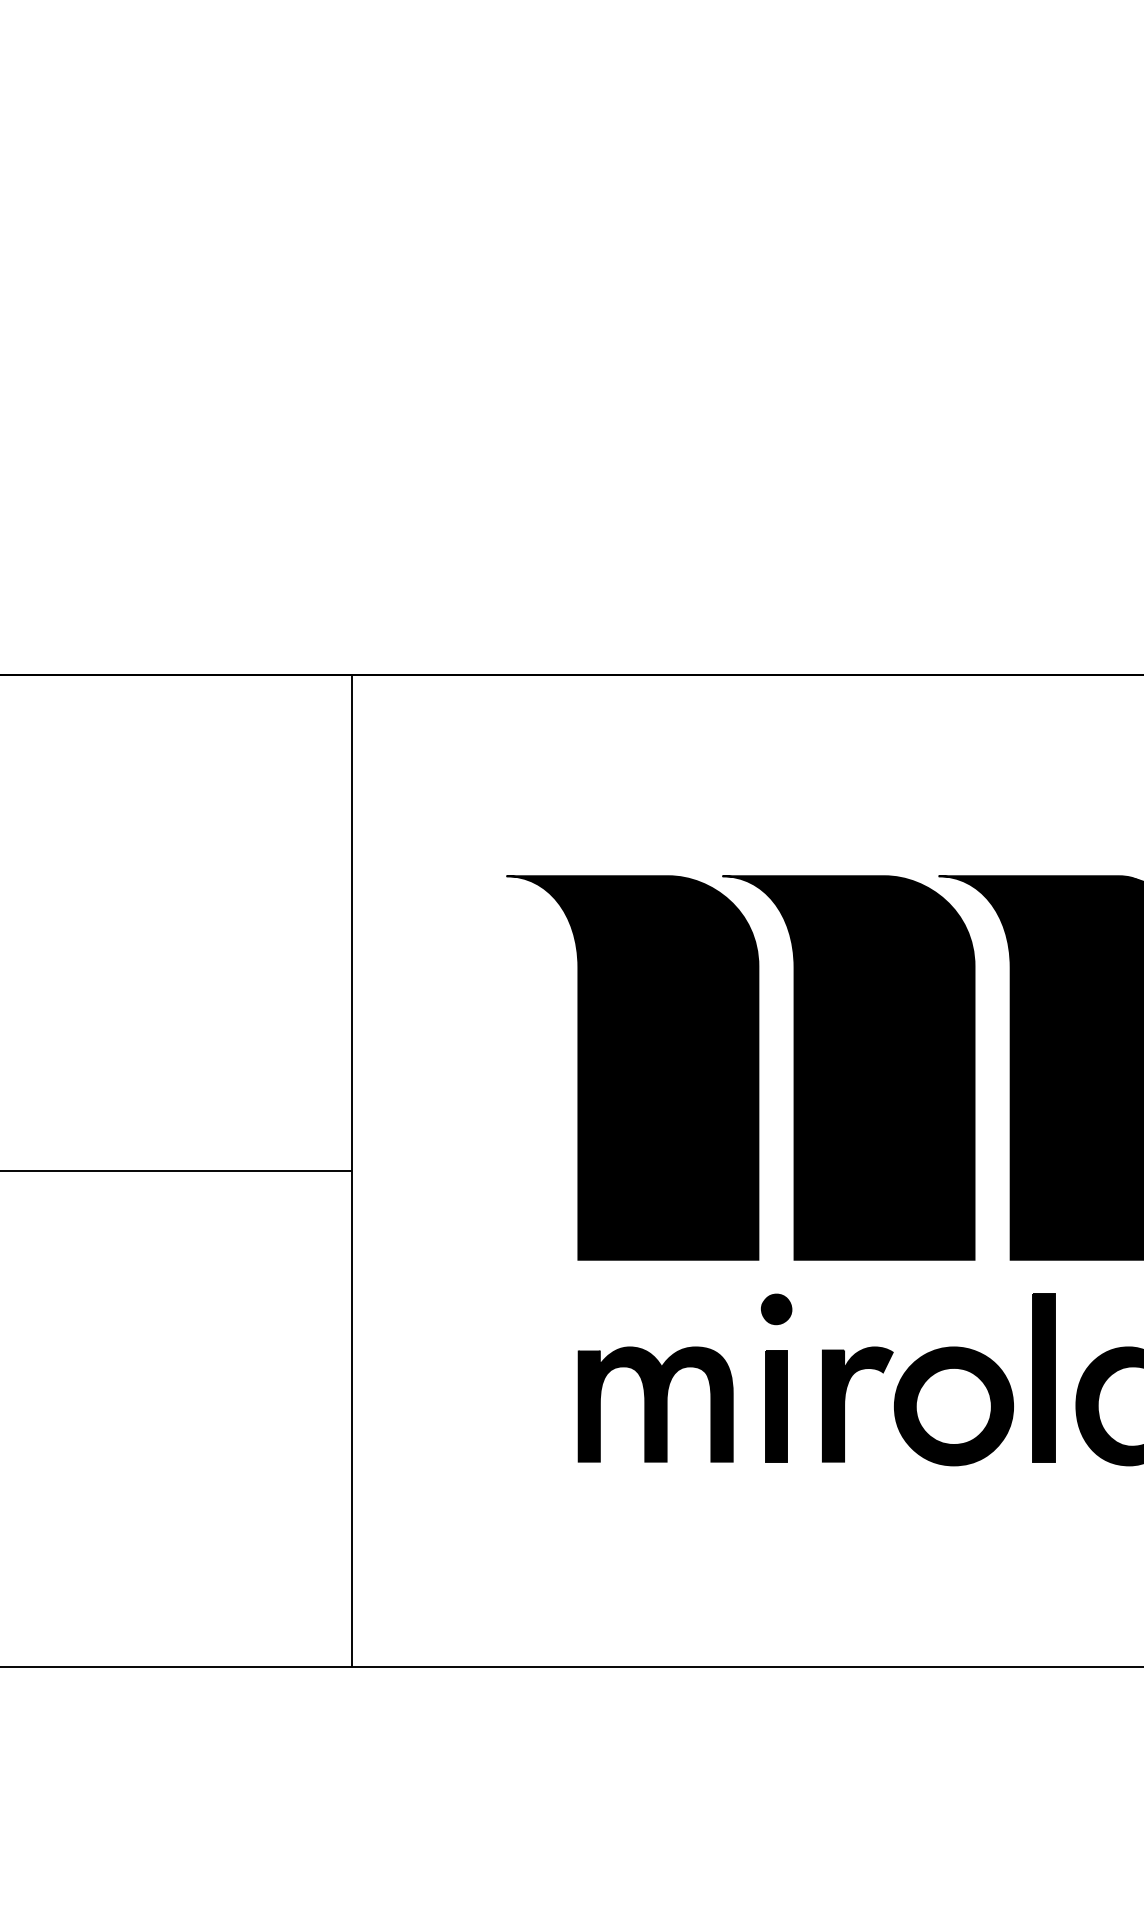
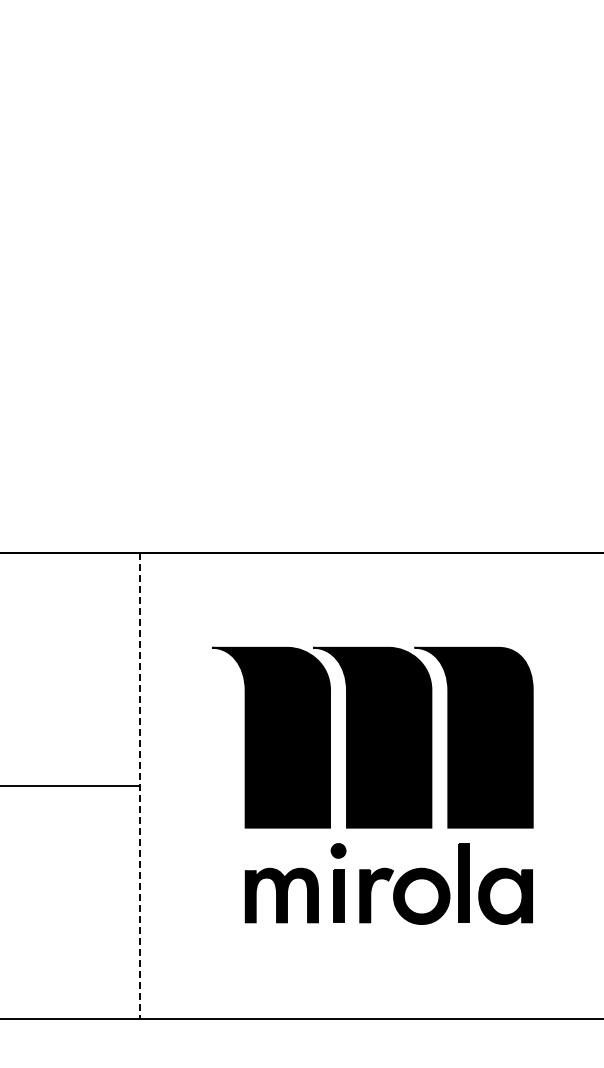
line: (352, 1169) -> (139, 785), solid -> dashed

